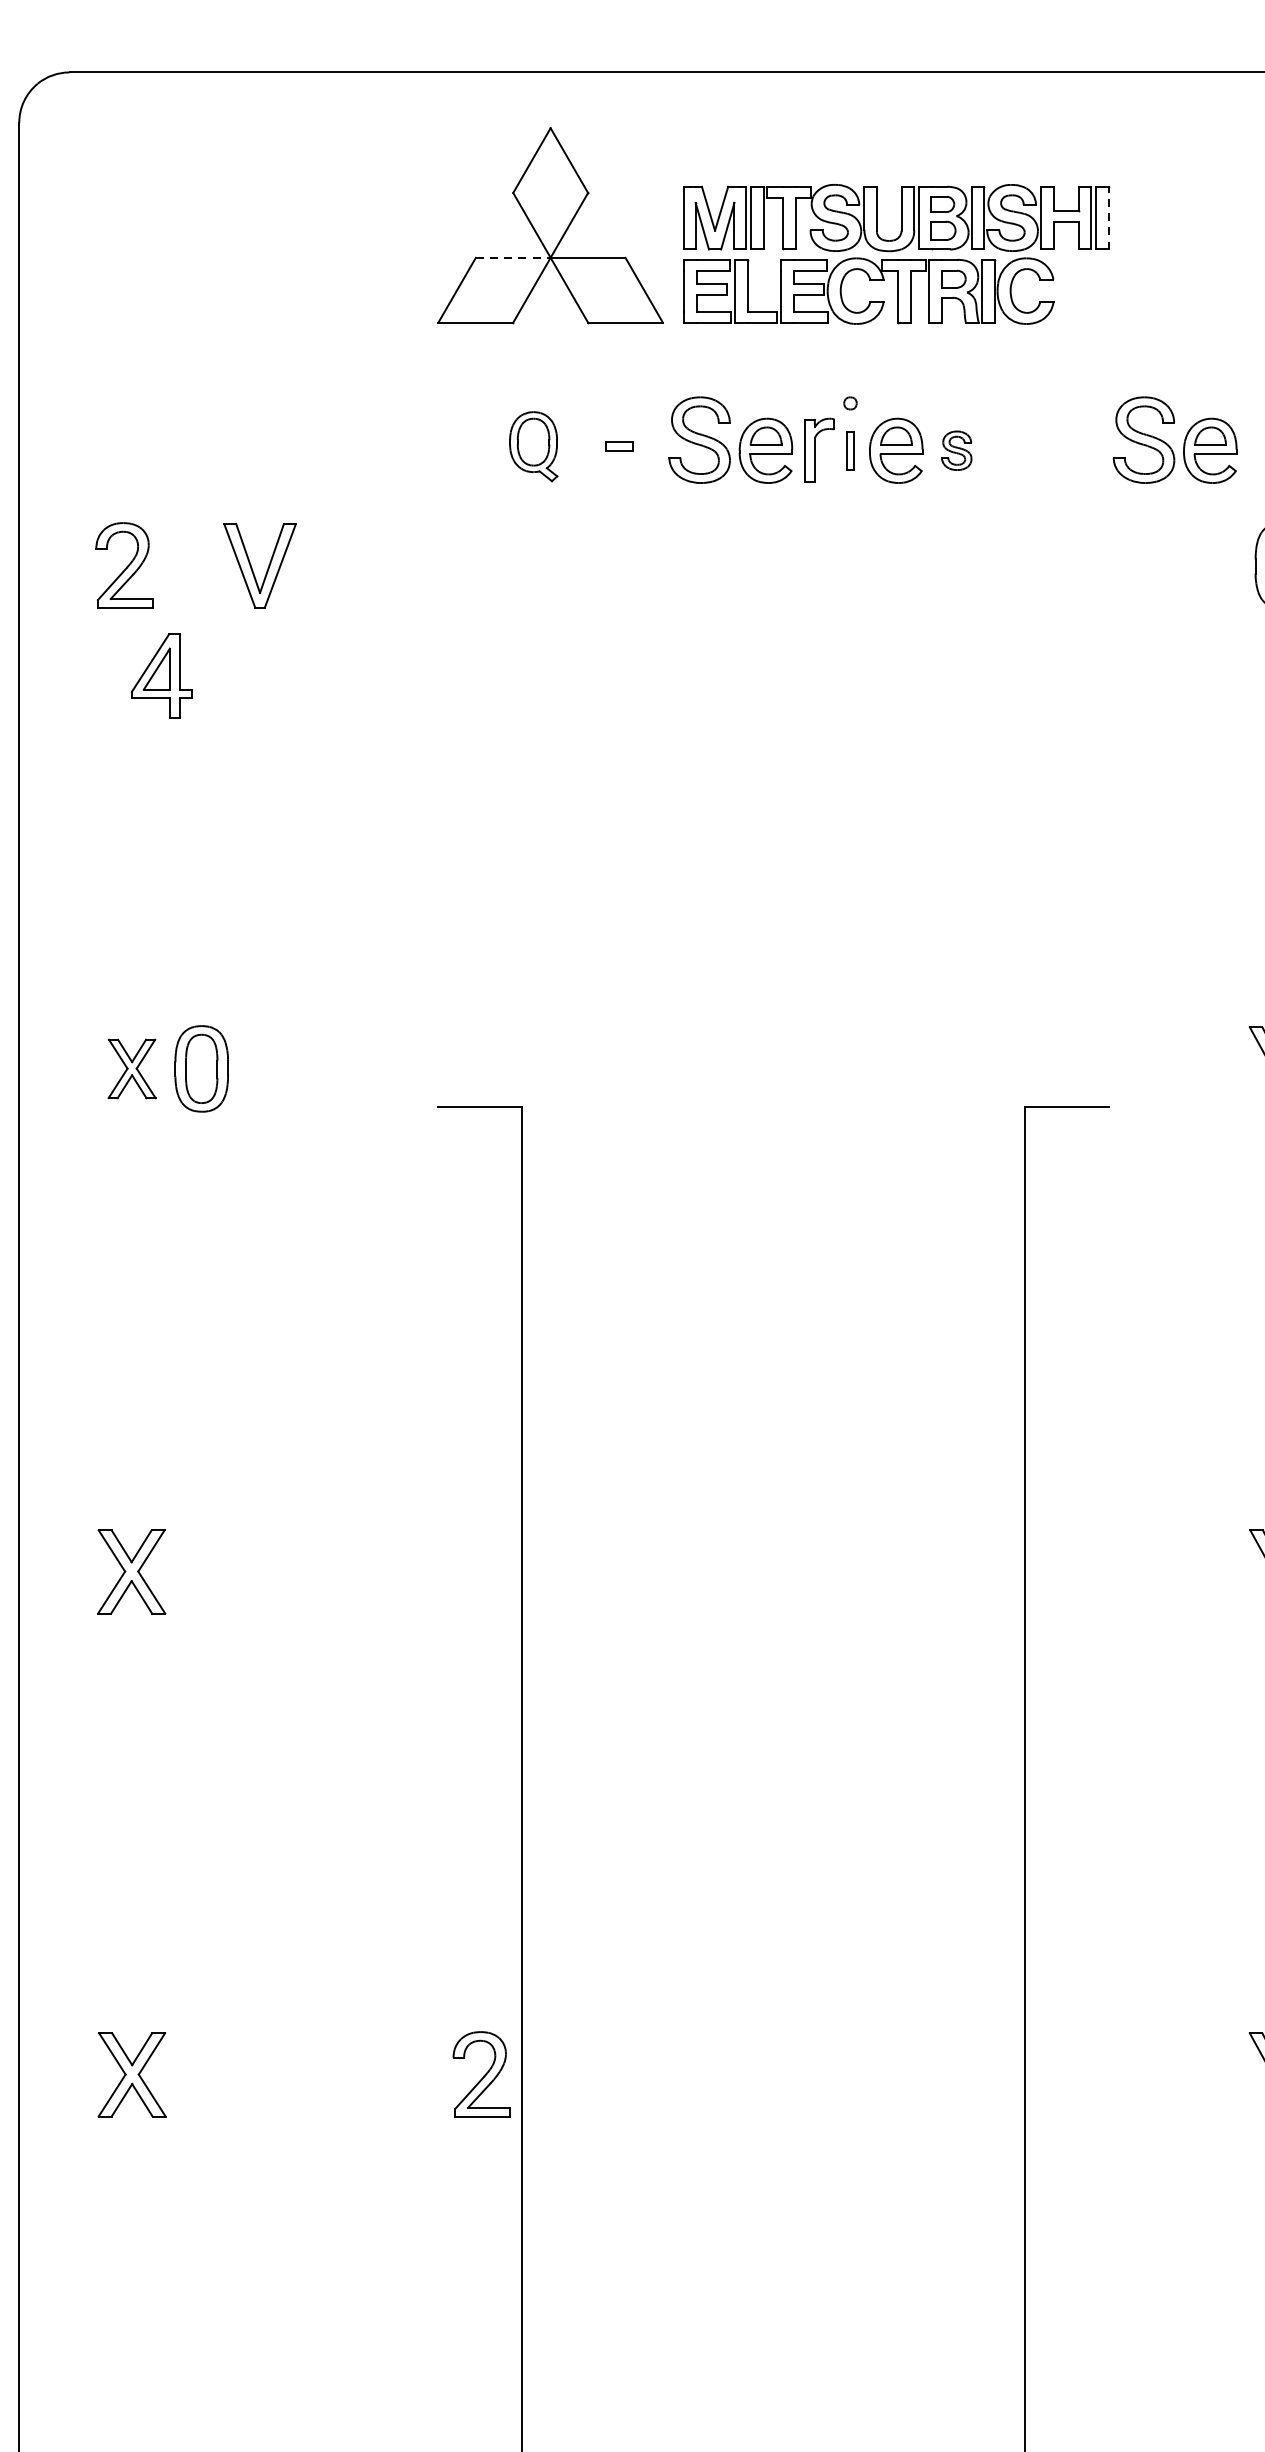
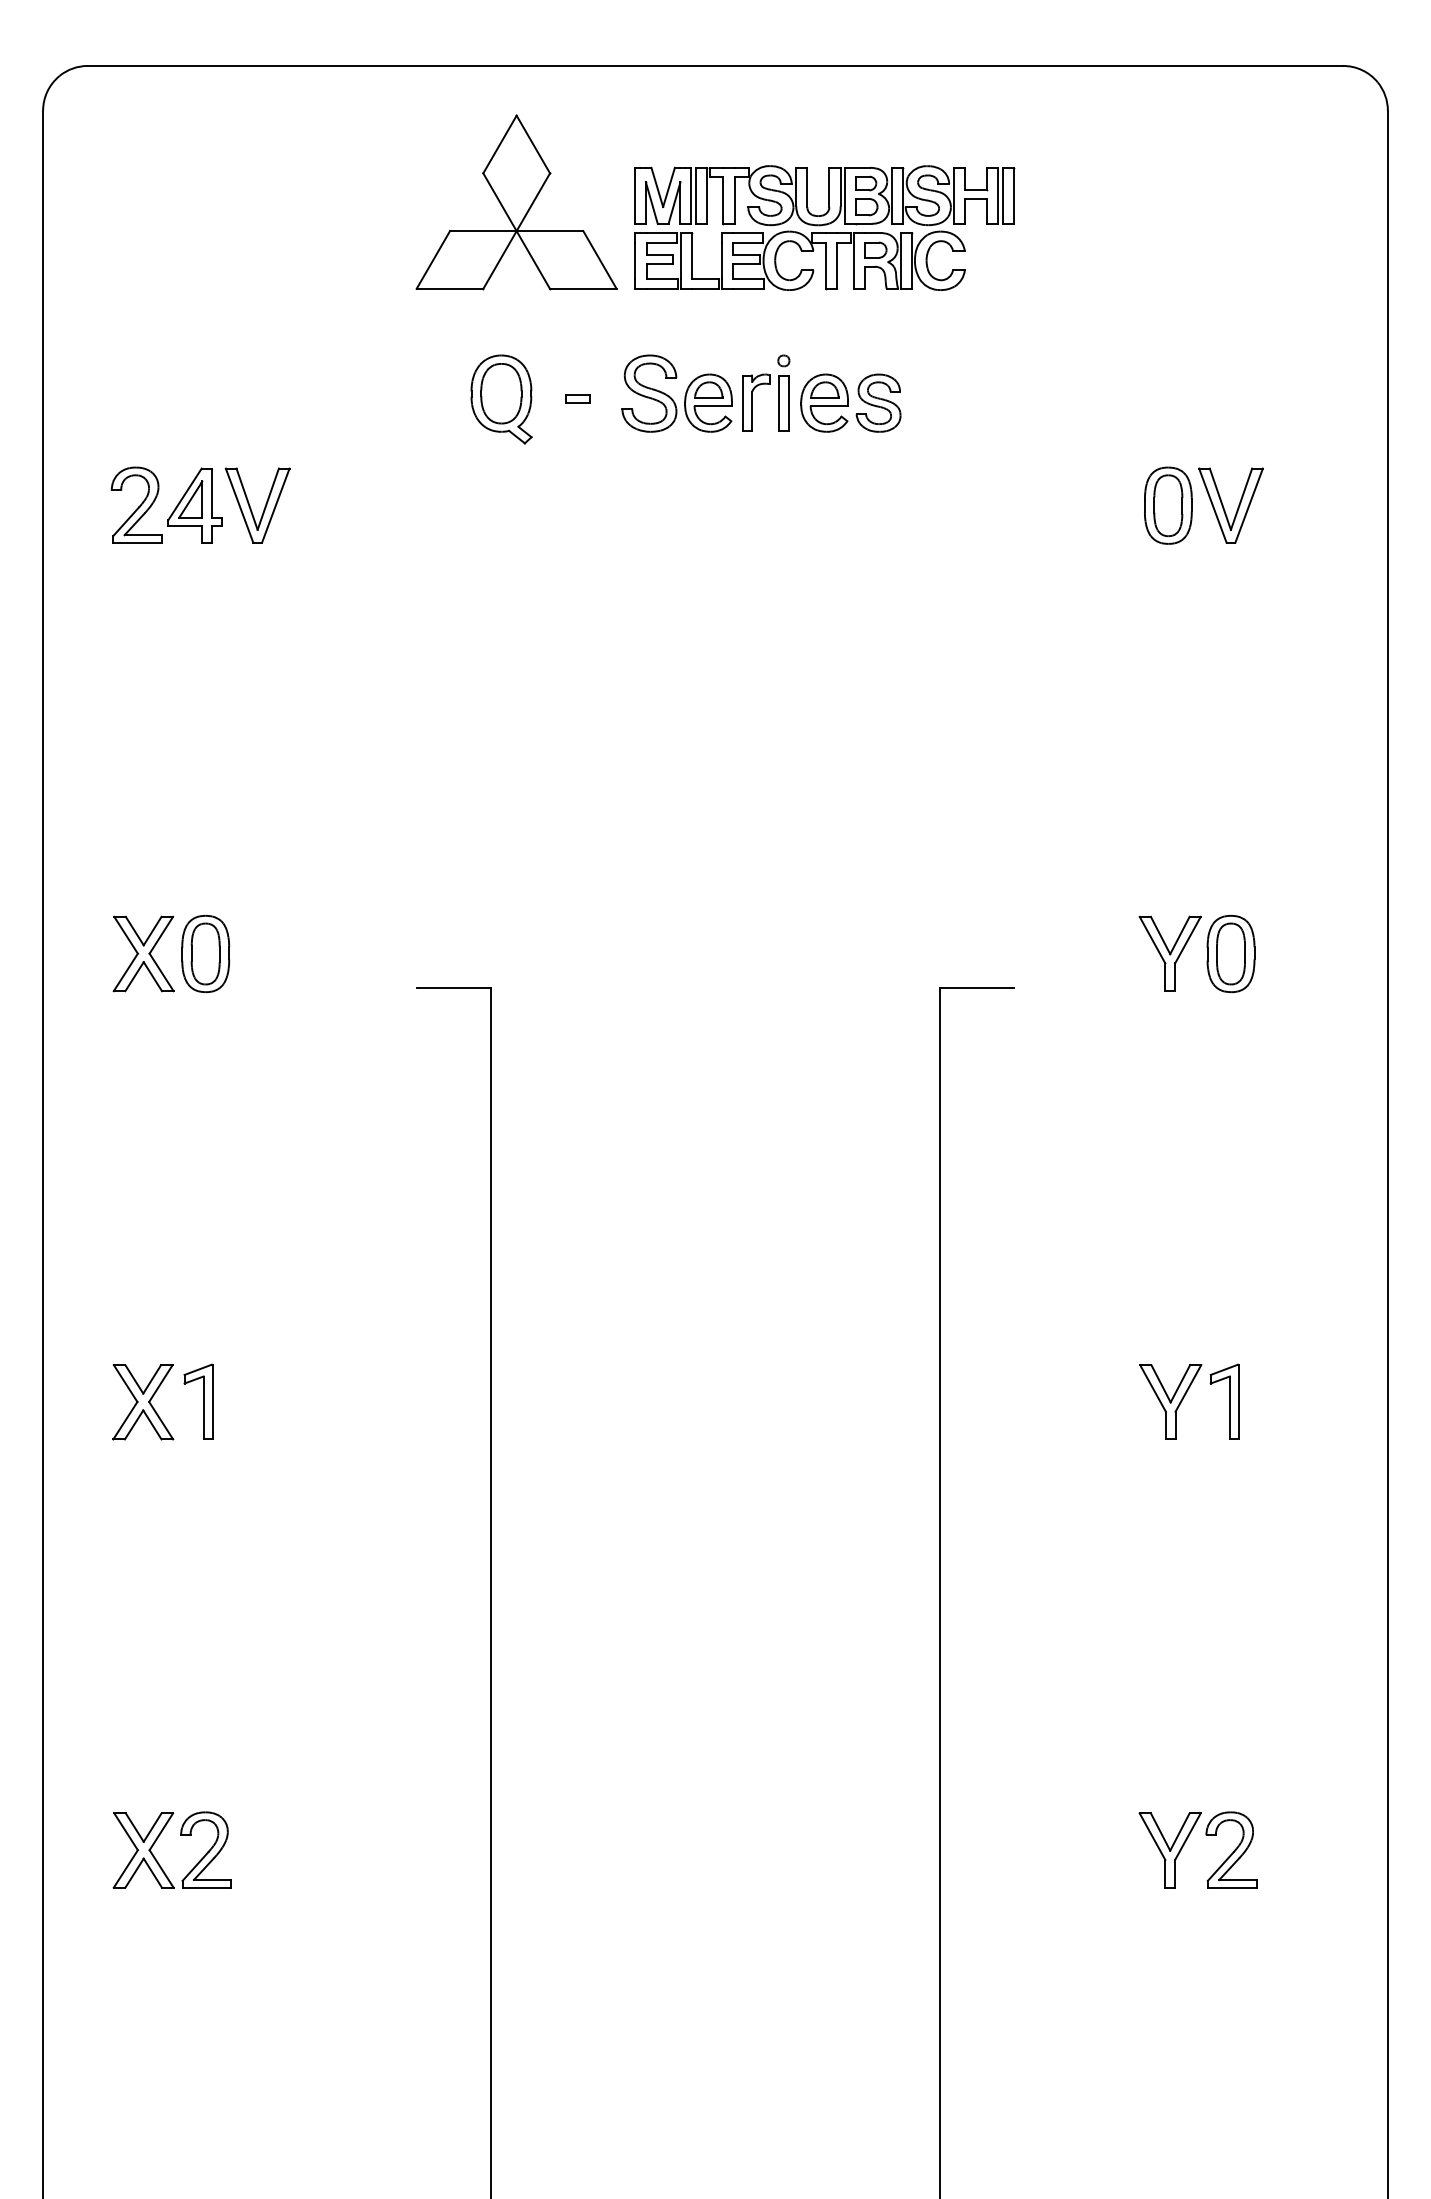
line: (1109, 217) -> (1014, 195), dashed -> solid
line: (513, 258) -> (483, 231), dashed -> solid
part: (1168, 444) -> (1067, 397), removed
part: (533, 446) -> (501, 399), size x1.43
part: (956, 450) -> (878, 402), size x1.67
part: (850, 451) -> (783, 403), size x1.67
part: (161, 675) -> (194, 505), moved
part: (131, 1068) -> (143, 953), size x1.43
part: (193, 1571) -> (198, 1401), added
part: (480, 2073) -> (205, 1849), moved

